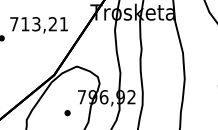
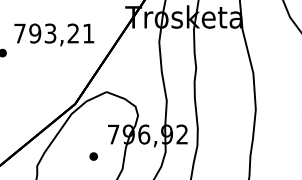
text: (25, 24) -> (35, 33), 713,21 -> 793,21

